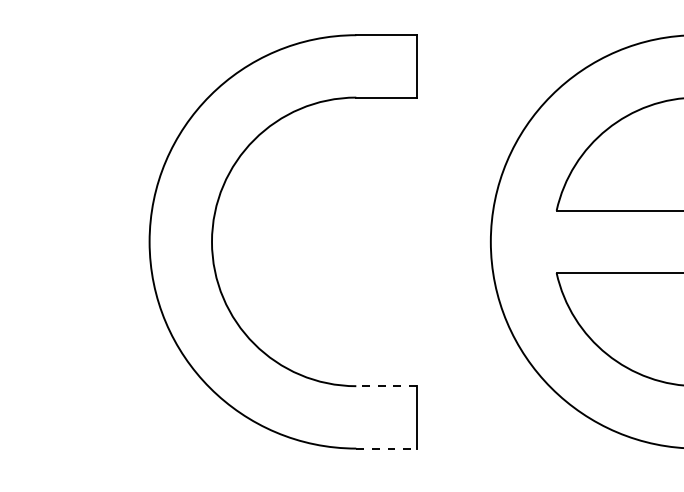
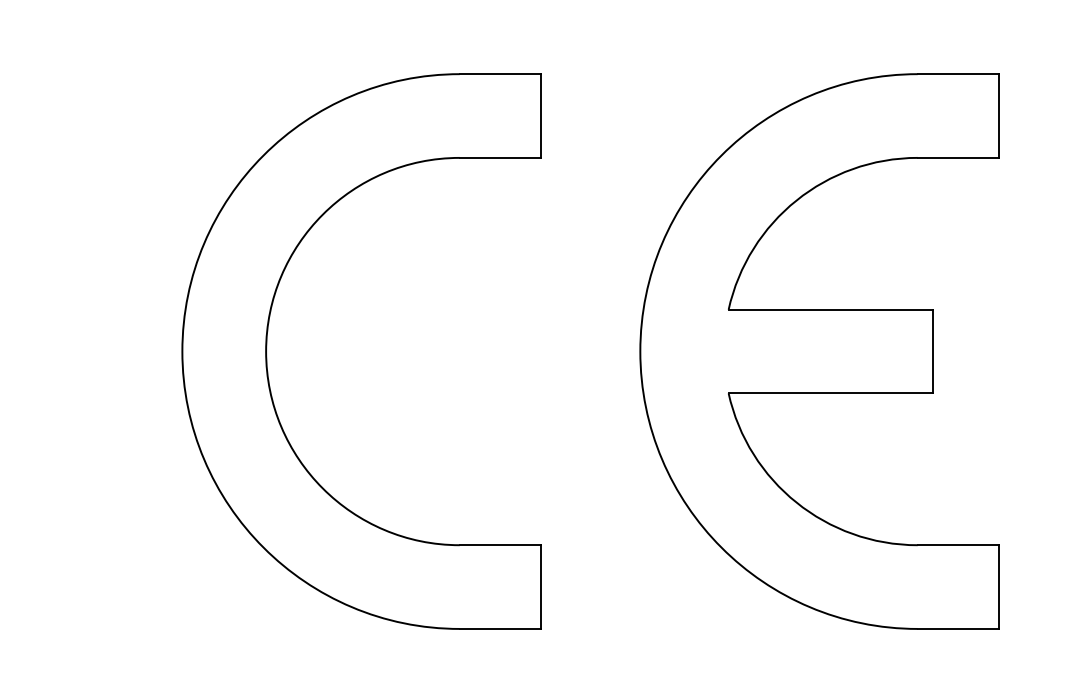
line: (386, 386) -> (500, 545), dashed -> solid
line: (386, 448) -> (500, 628), dashed -> solid

